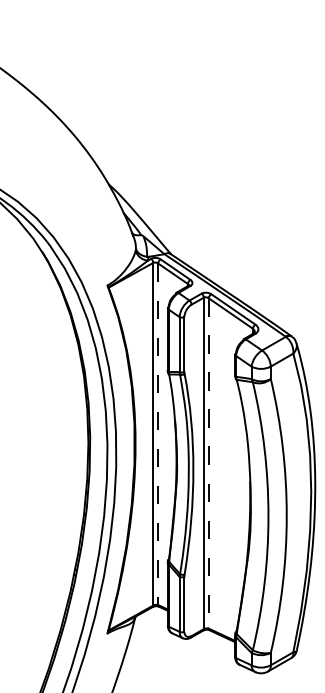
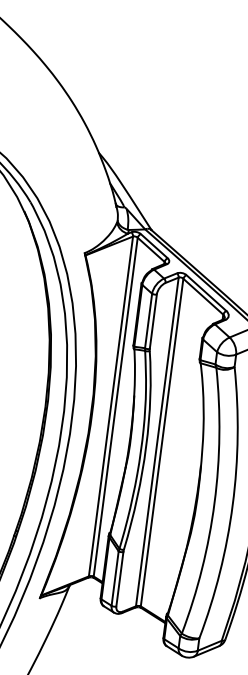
line: (158, 434) -> (116, 407), dashed -> solid
line: (208, 463) -> (161, 442), dashed -> solid

